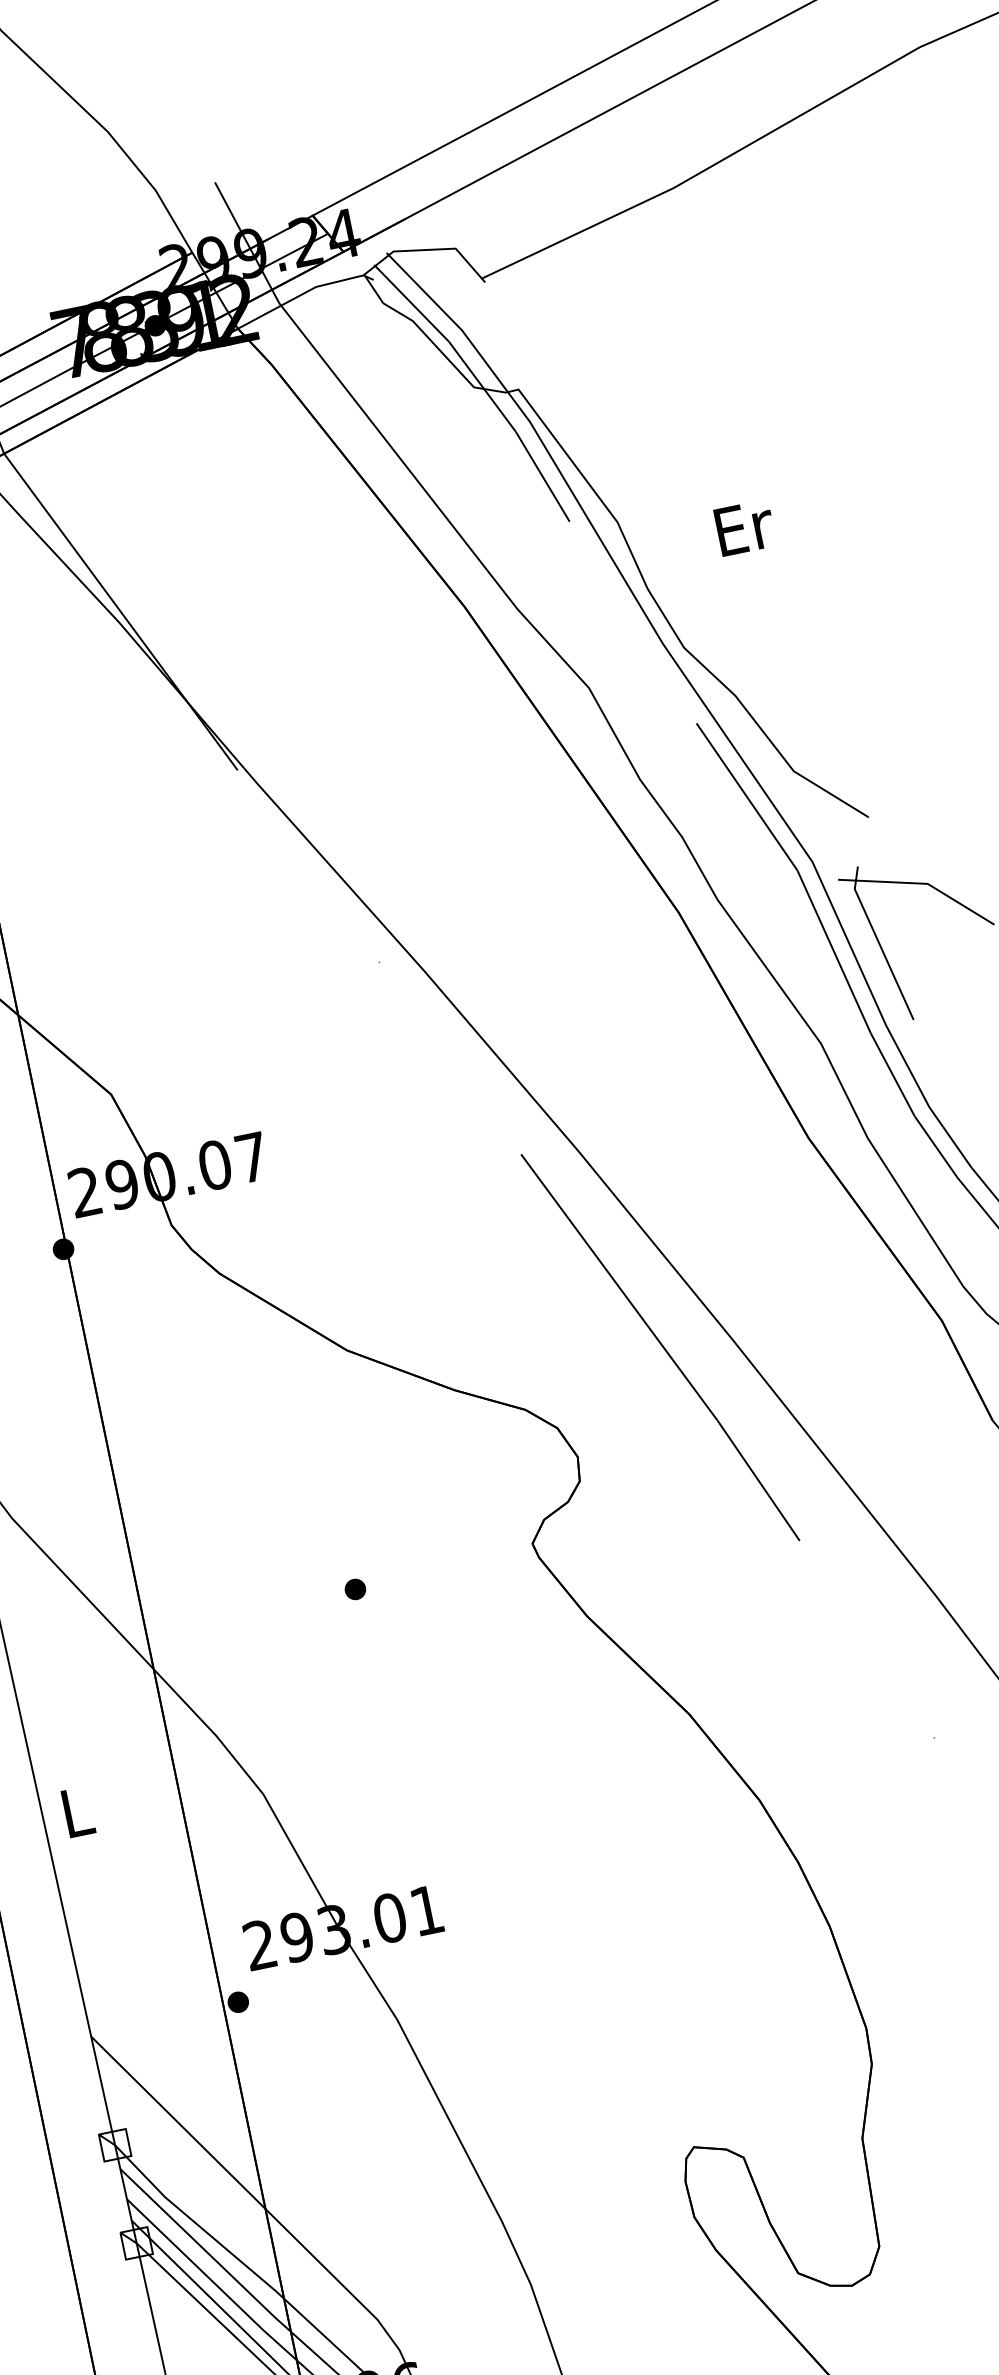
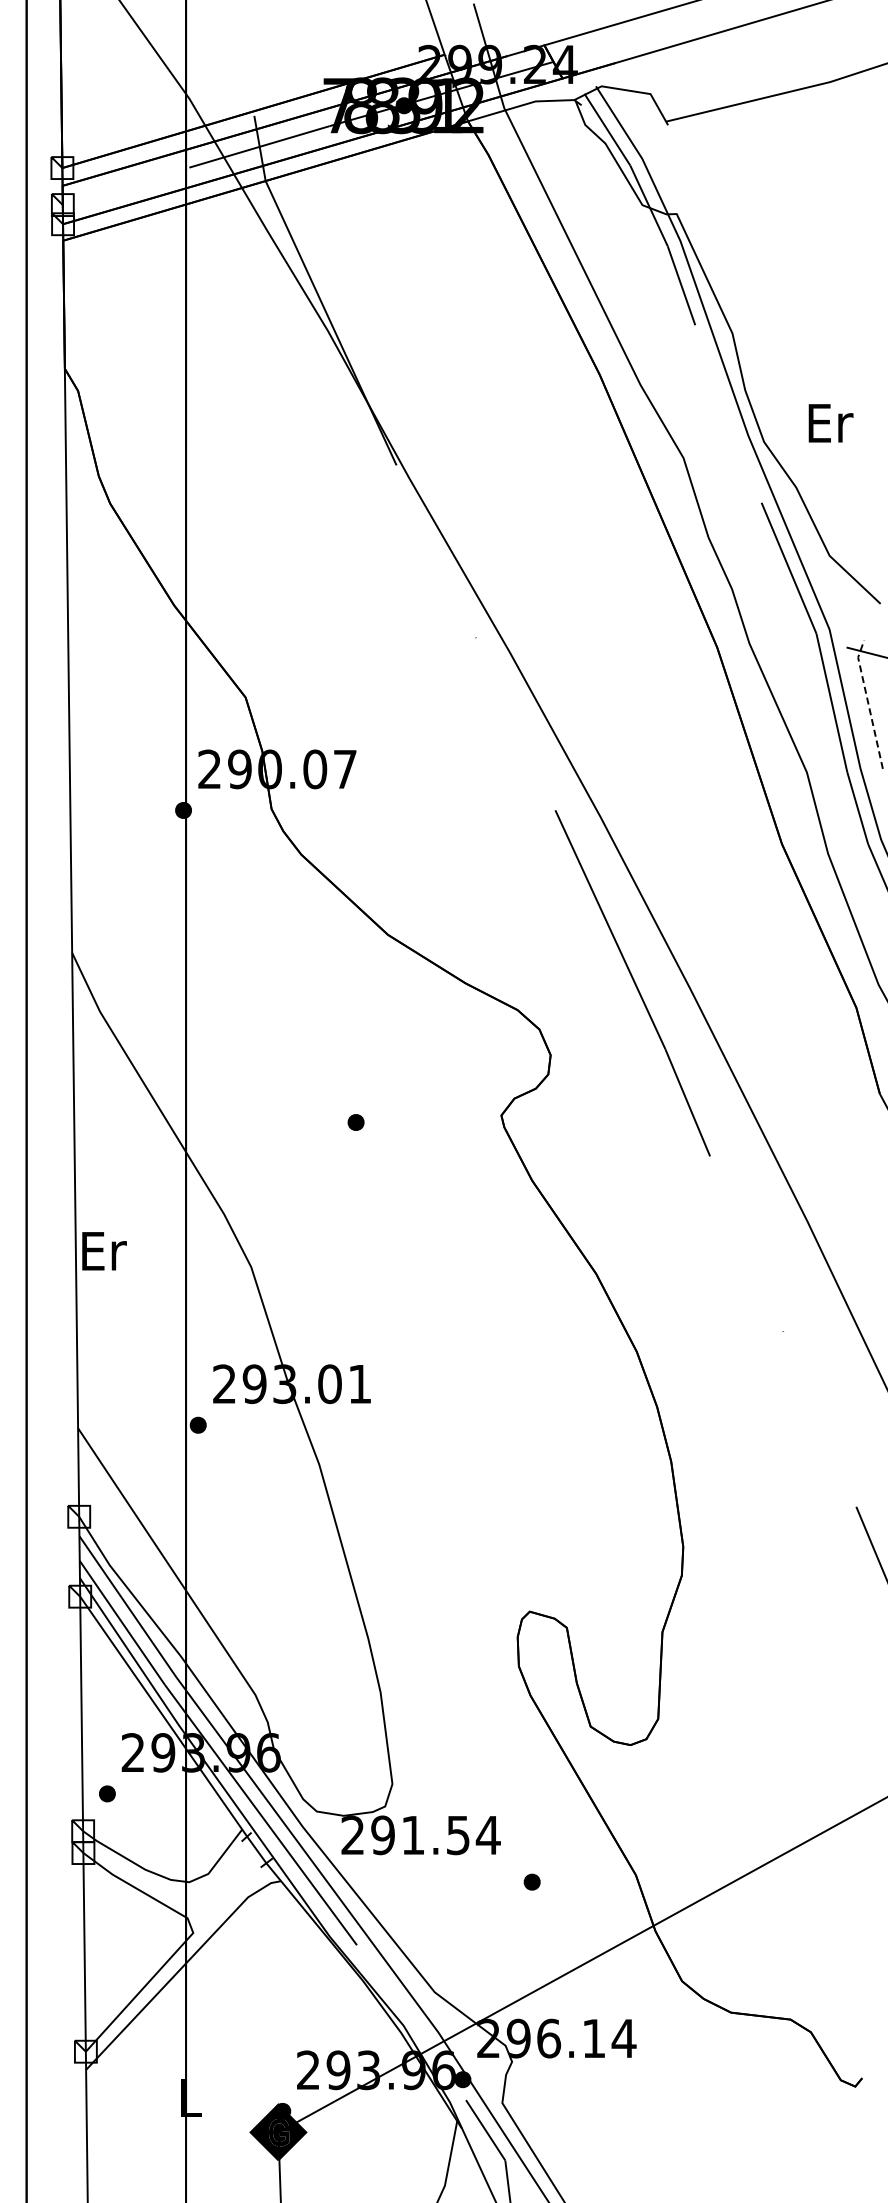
text: (744, 528) -> (830, 423), moved
line: (879, 943) -> (868, 703), solid -> dashed
text: (78, 1812) -> (104, 1251), L -> Er

